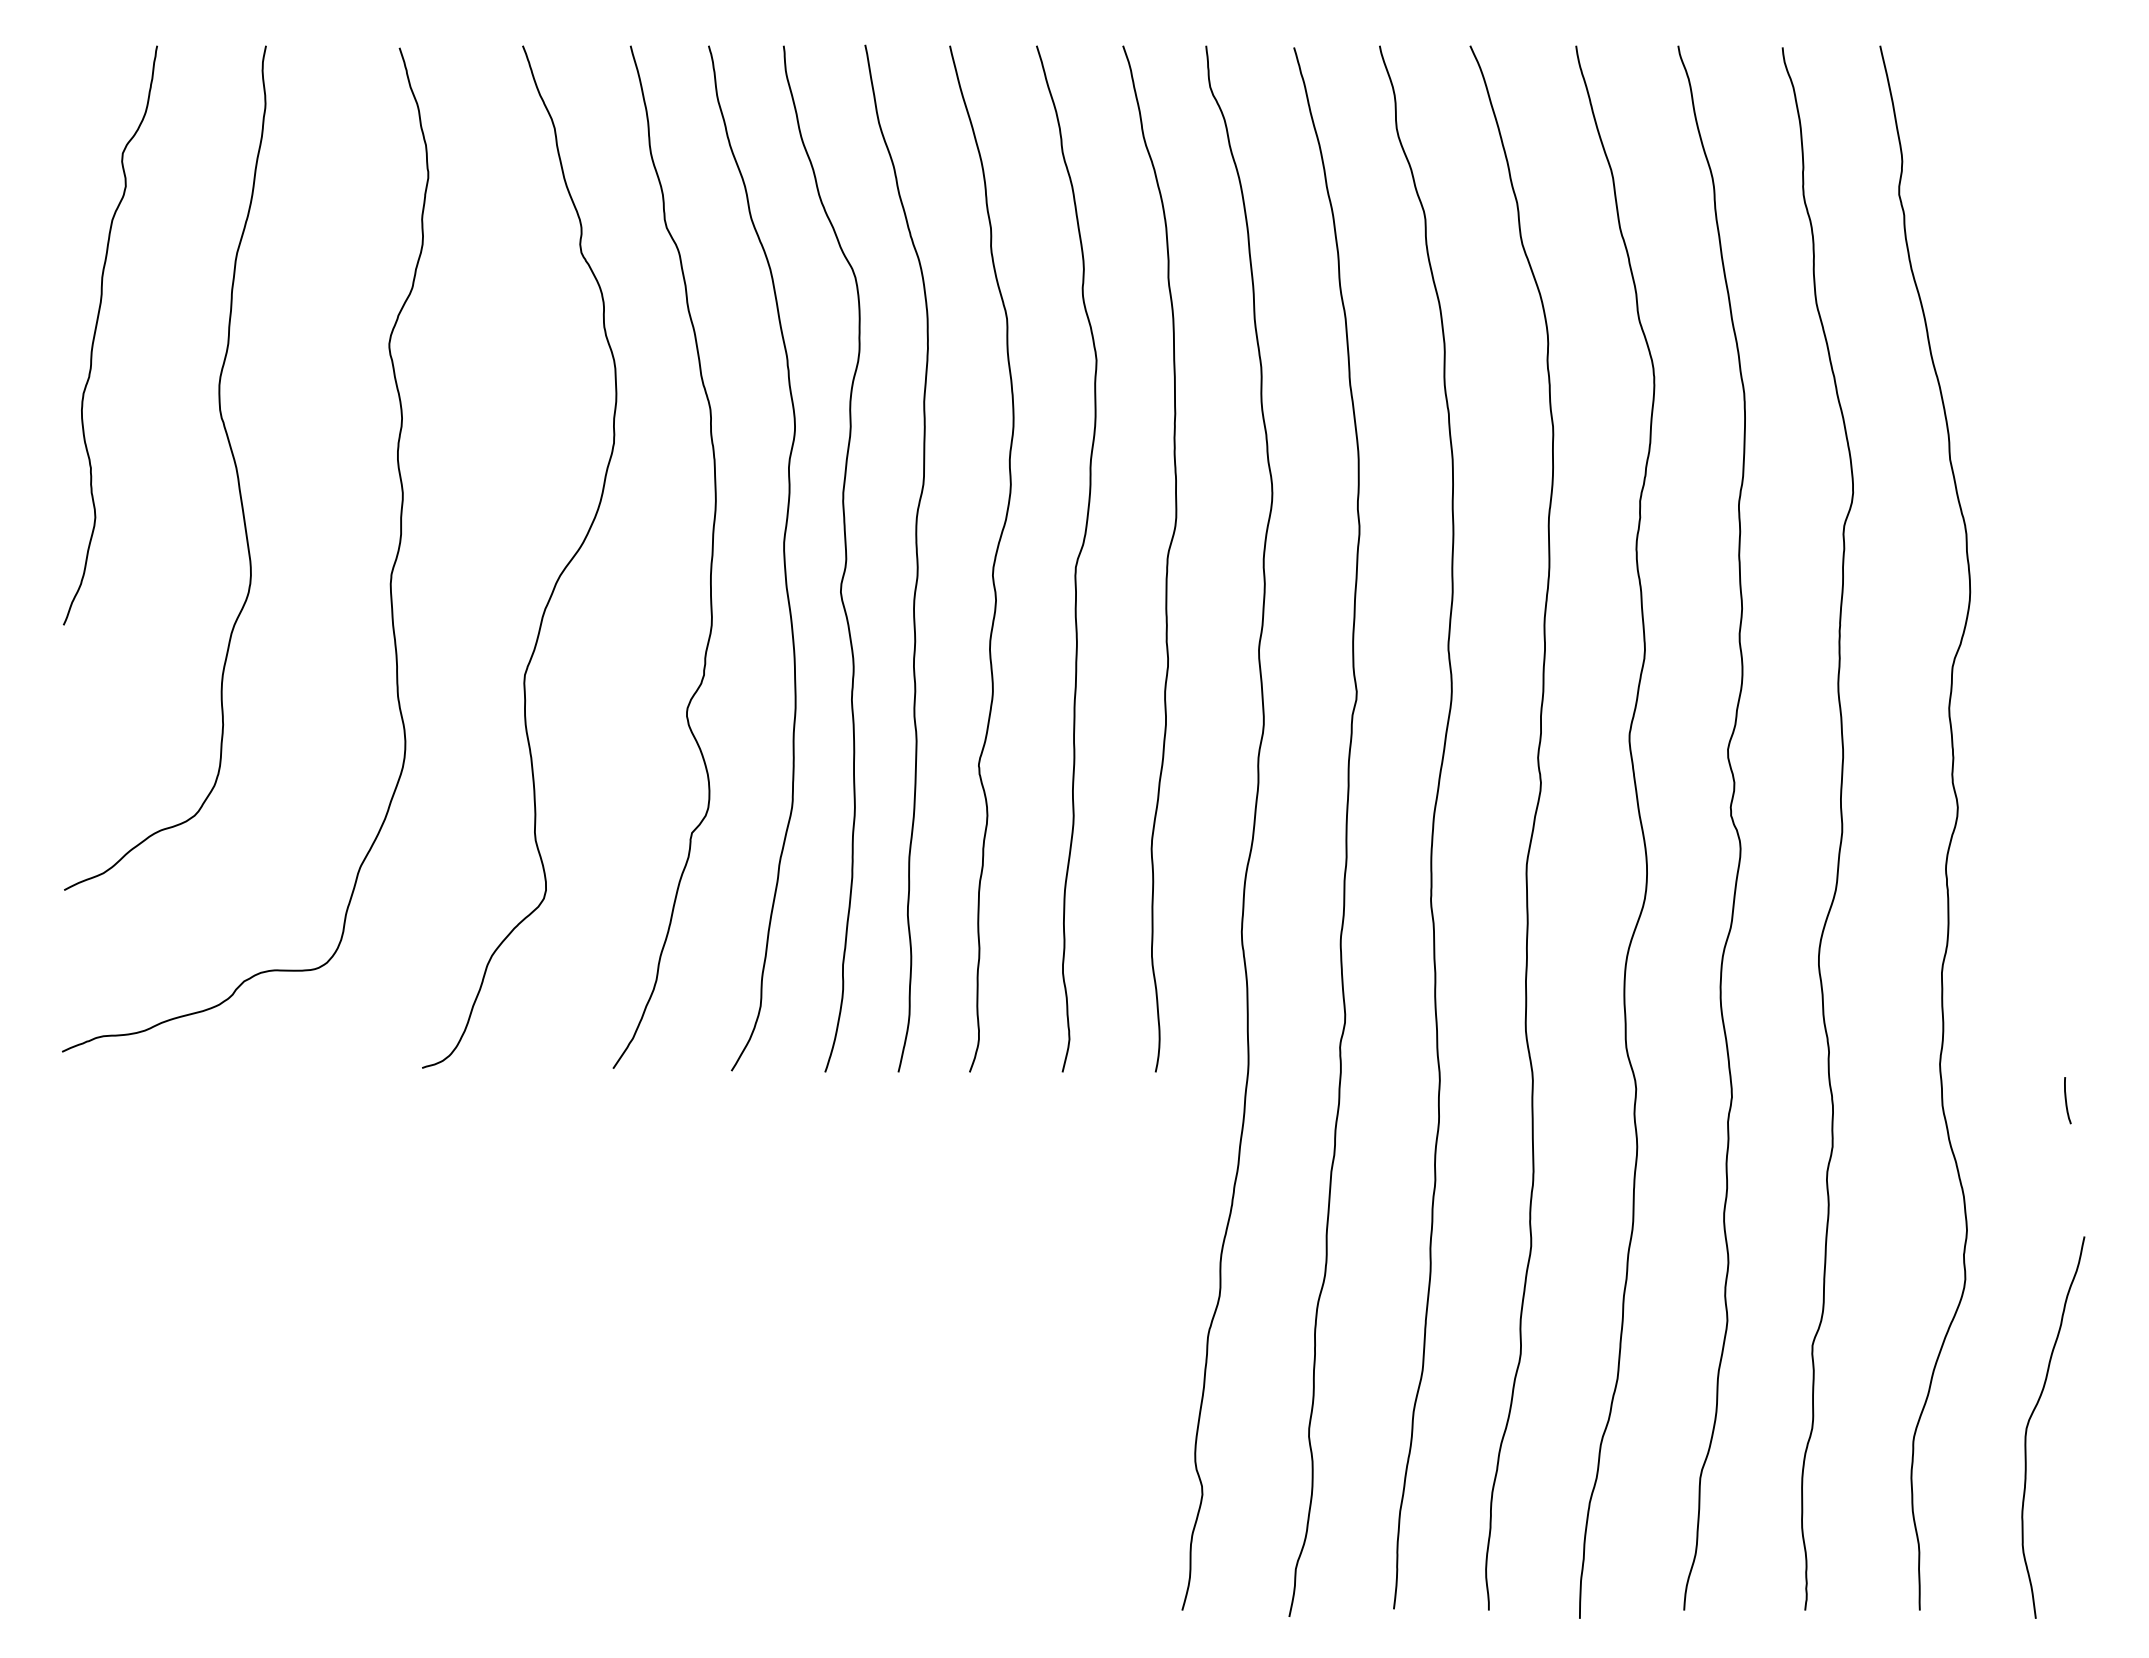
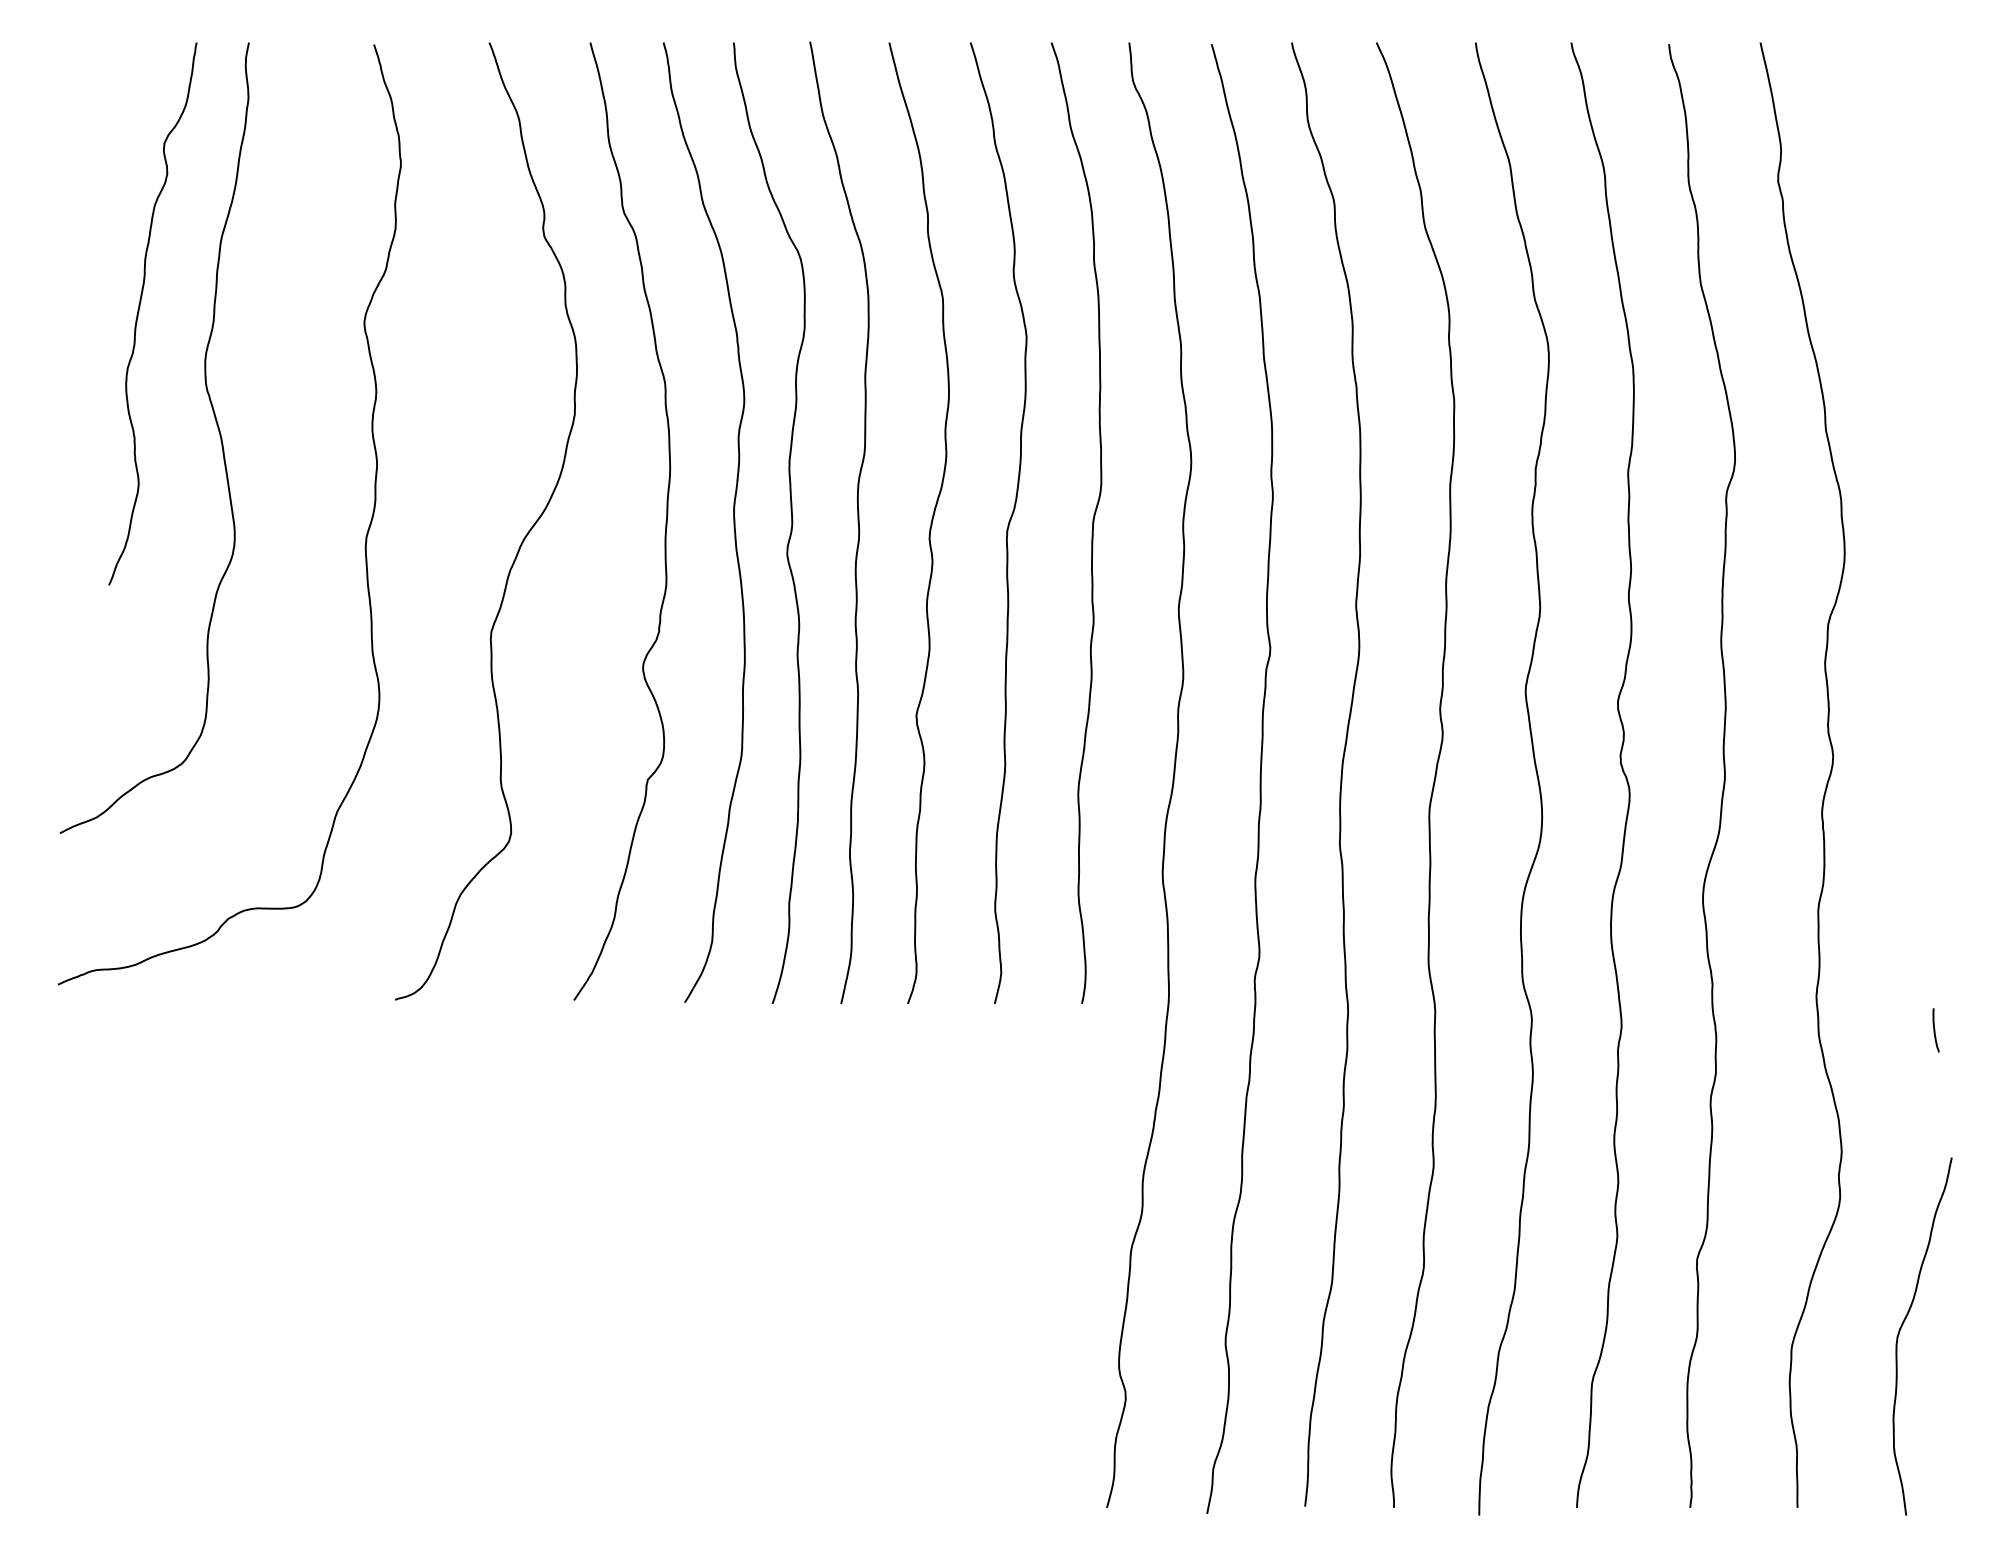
curve: (96, 331) -> (139, 310), moved

